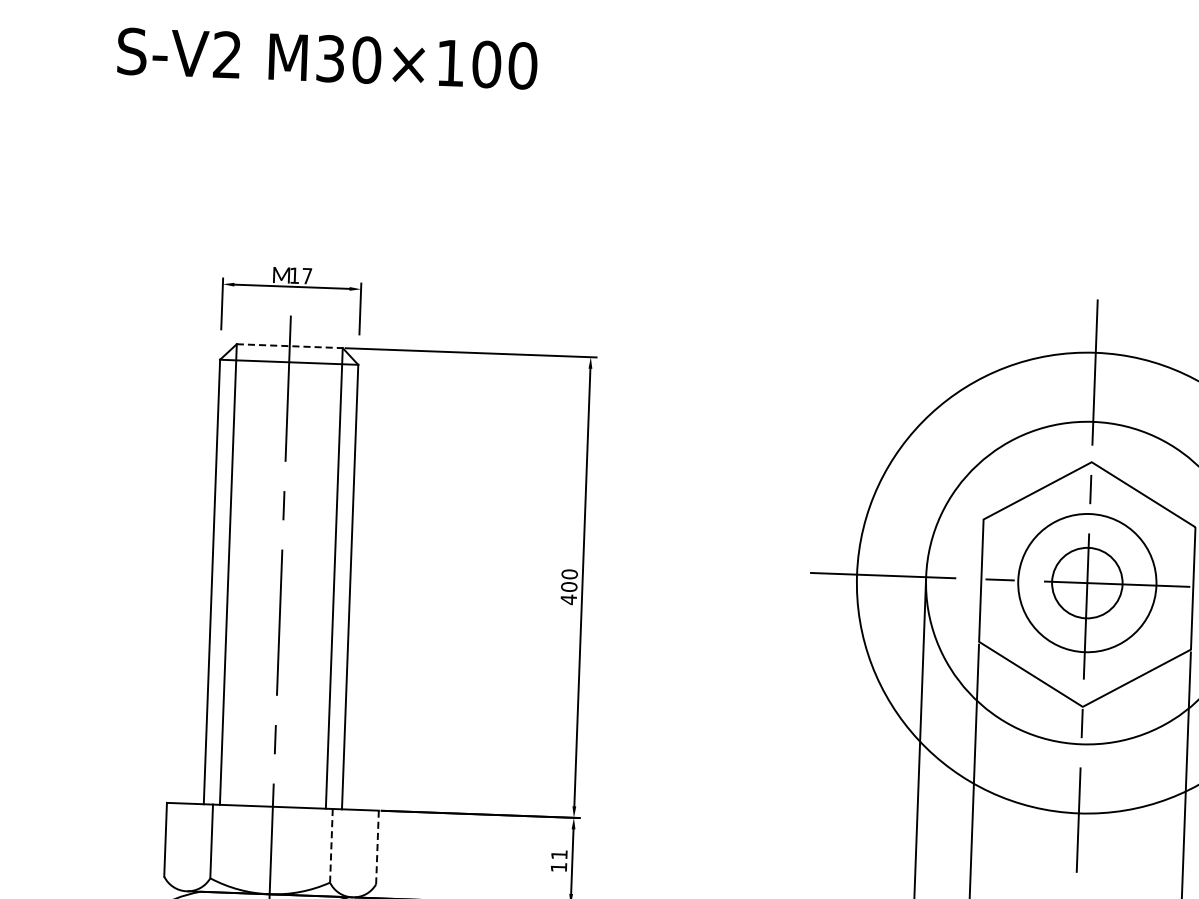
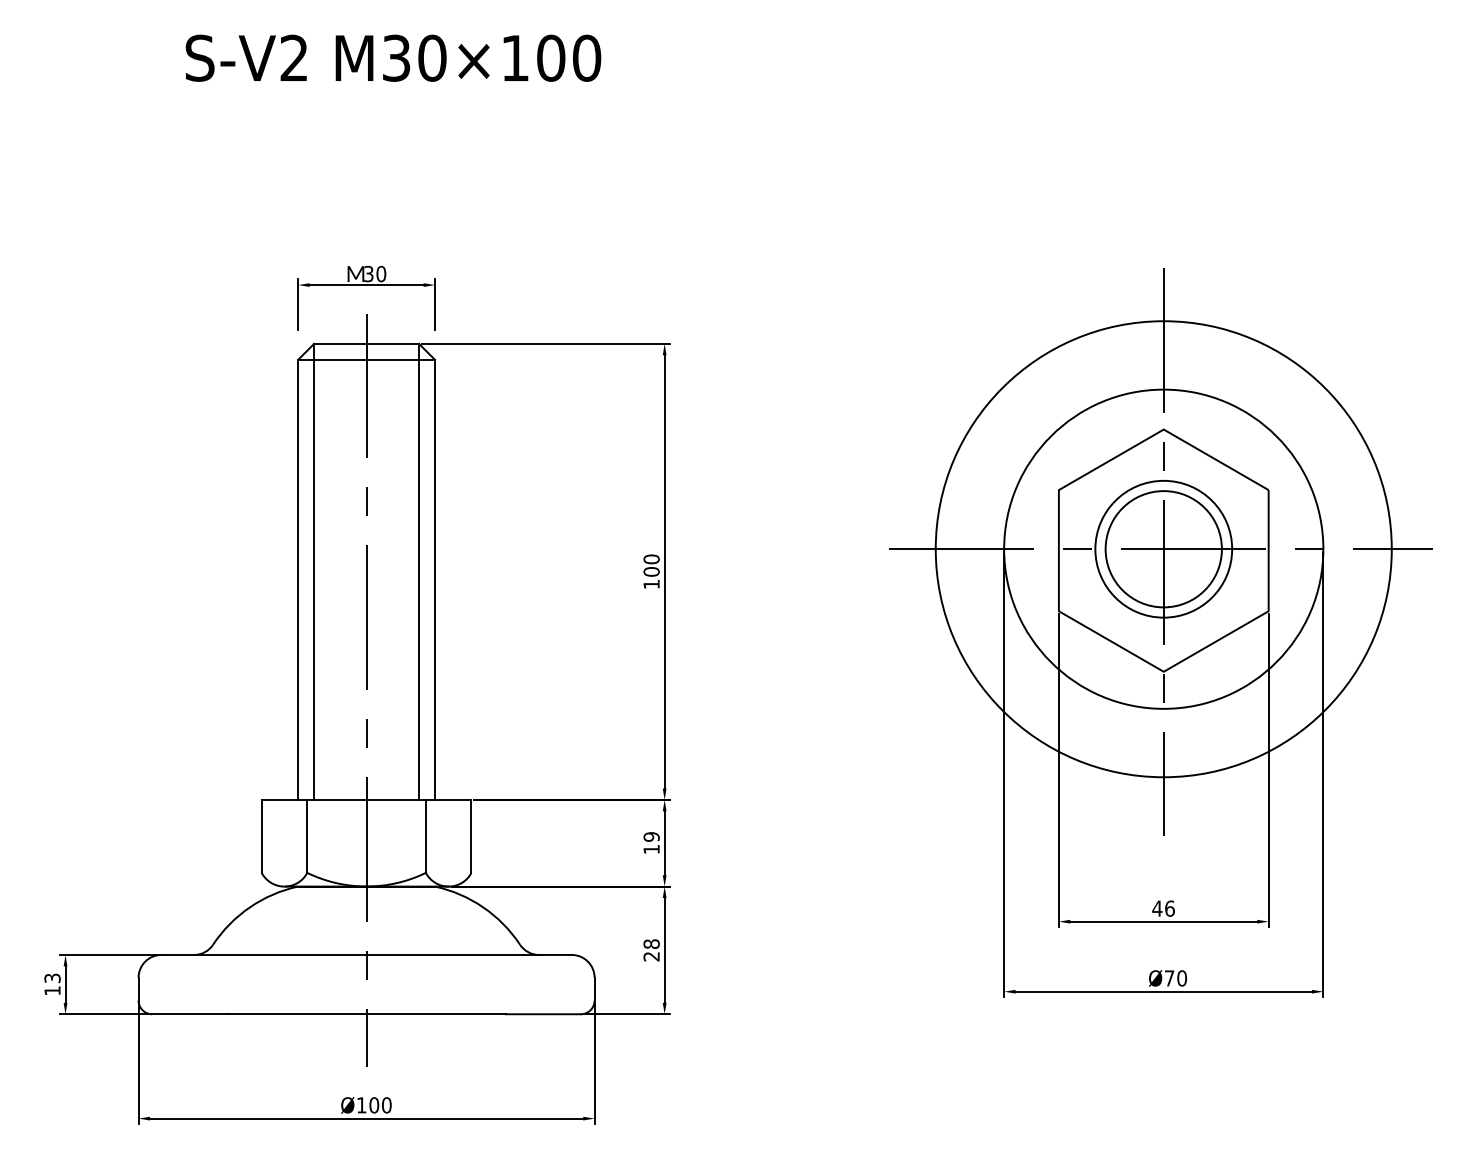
text: (301, 275) -> (375, 273), 17 -> 30
line: (290, 345) -> (367, 343), dashed -> solid
circle: (1087, 583) -> (1163, 549), size x1.67
text: (568, 599) -> (651, 584), 400 -> 100
line: (331, 845) -> (425, 836), dashed -> solid
line: (377, 847) -> (471, 836), dashed -> solid
text: (559, 854) -> (651, 836), 11 -> 19

